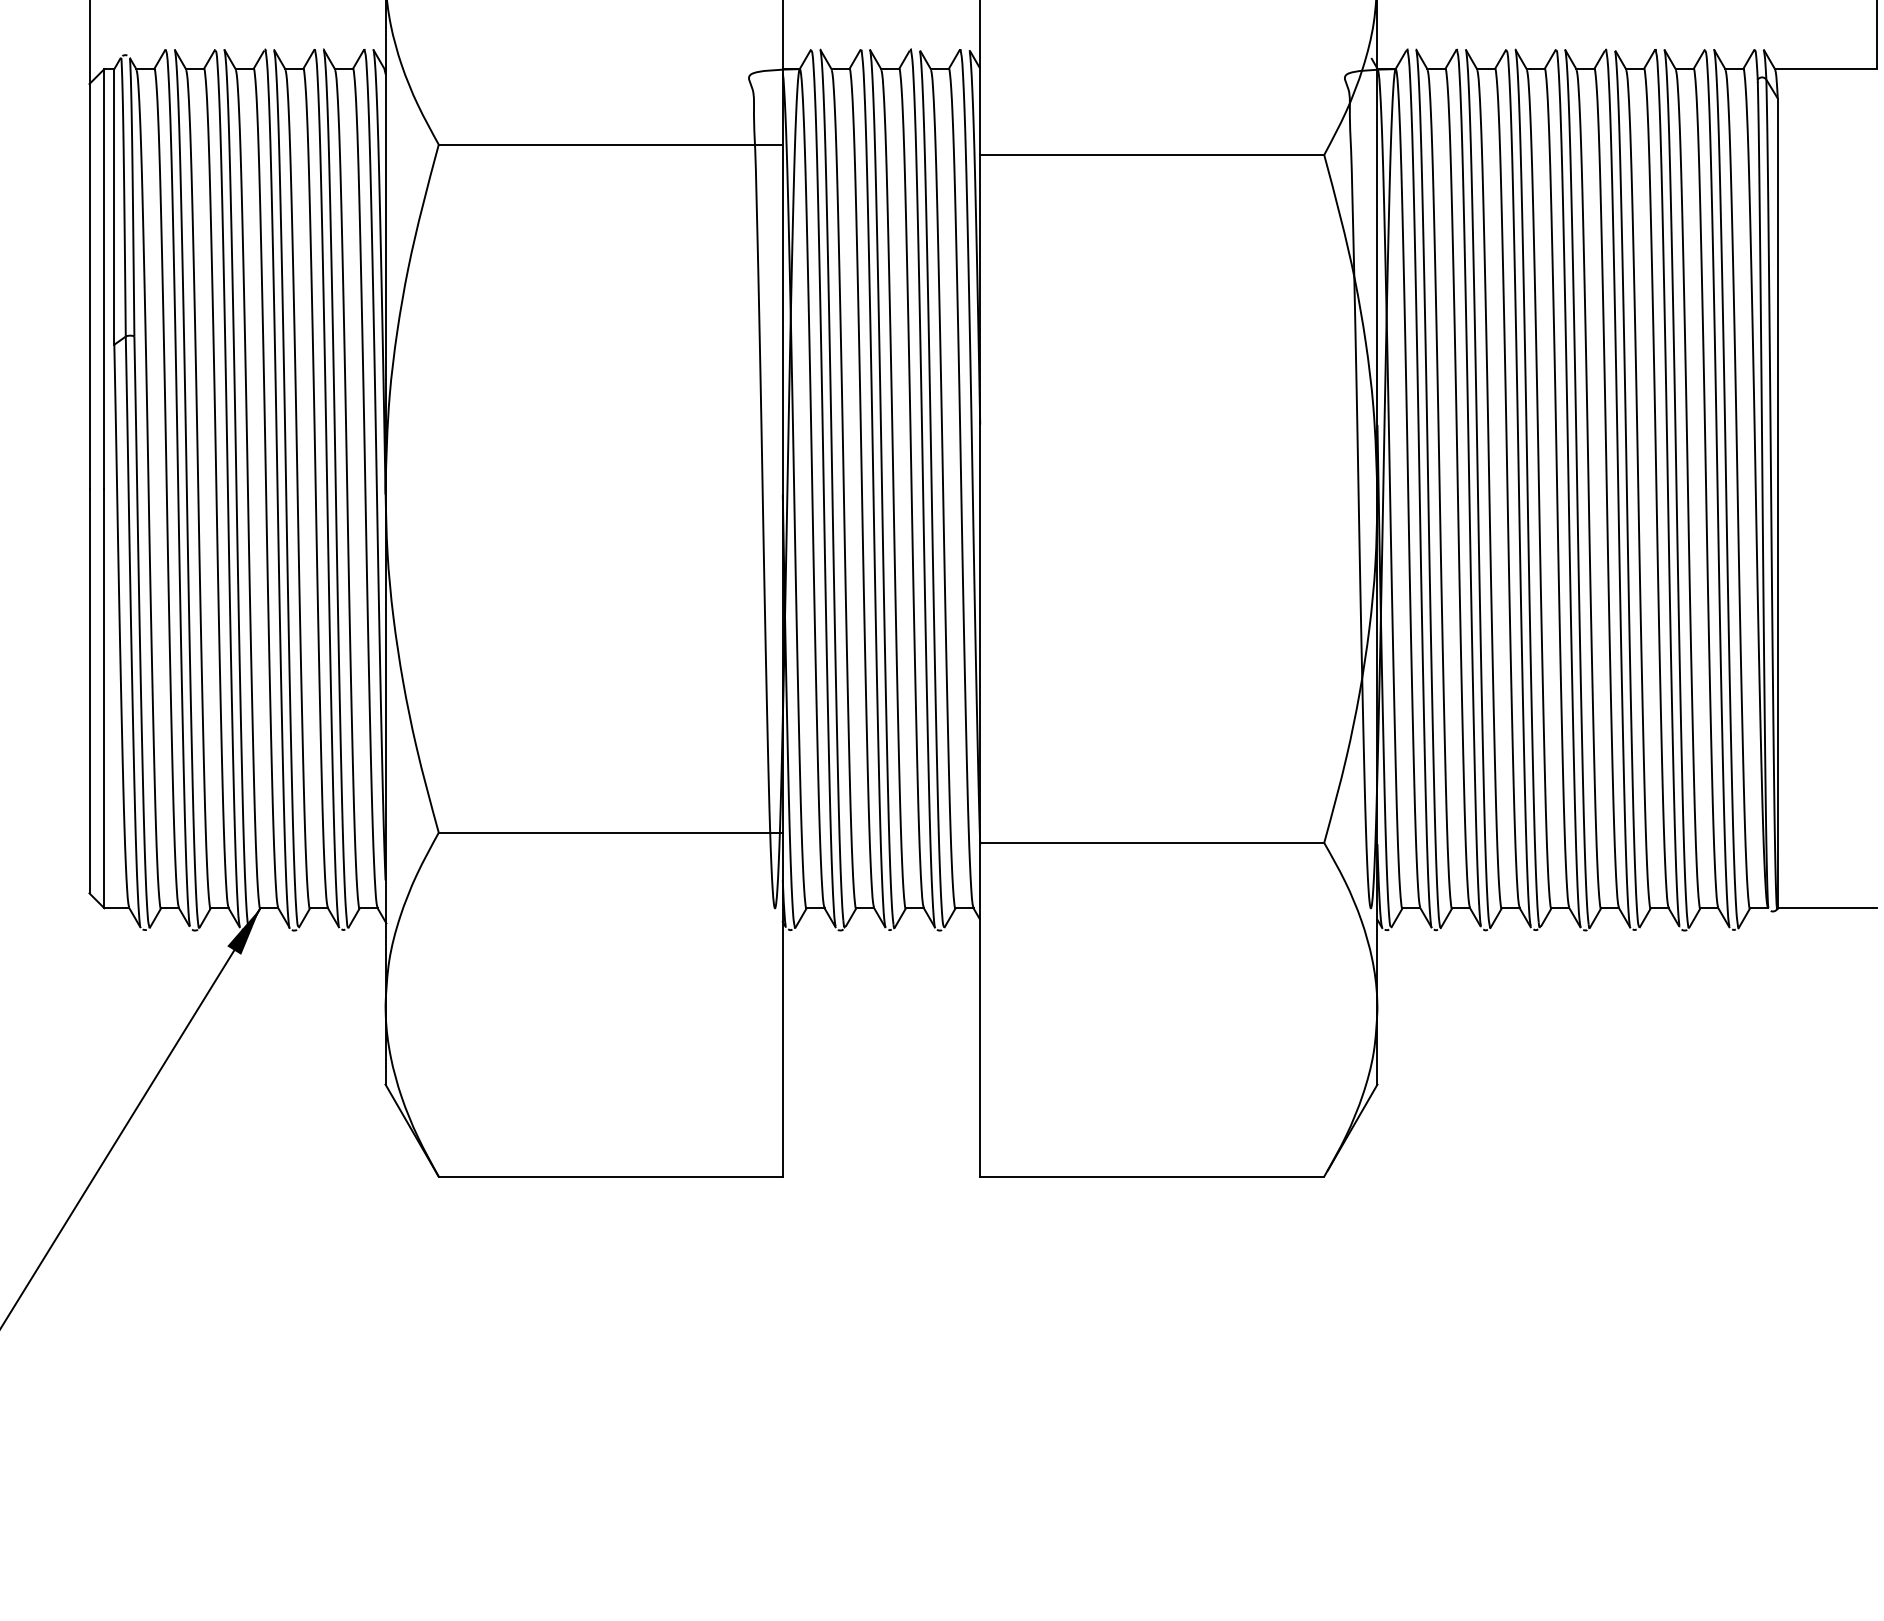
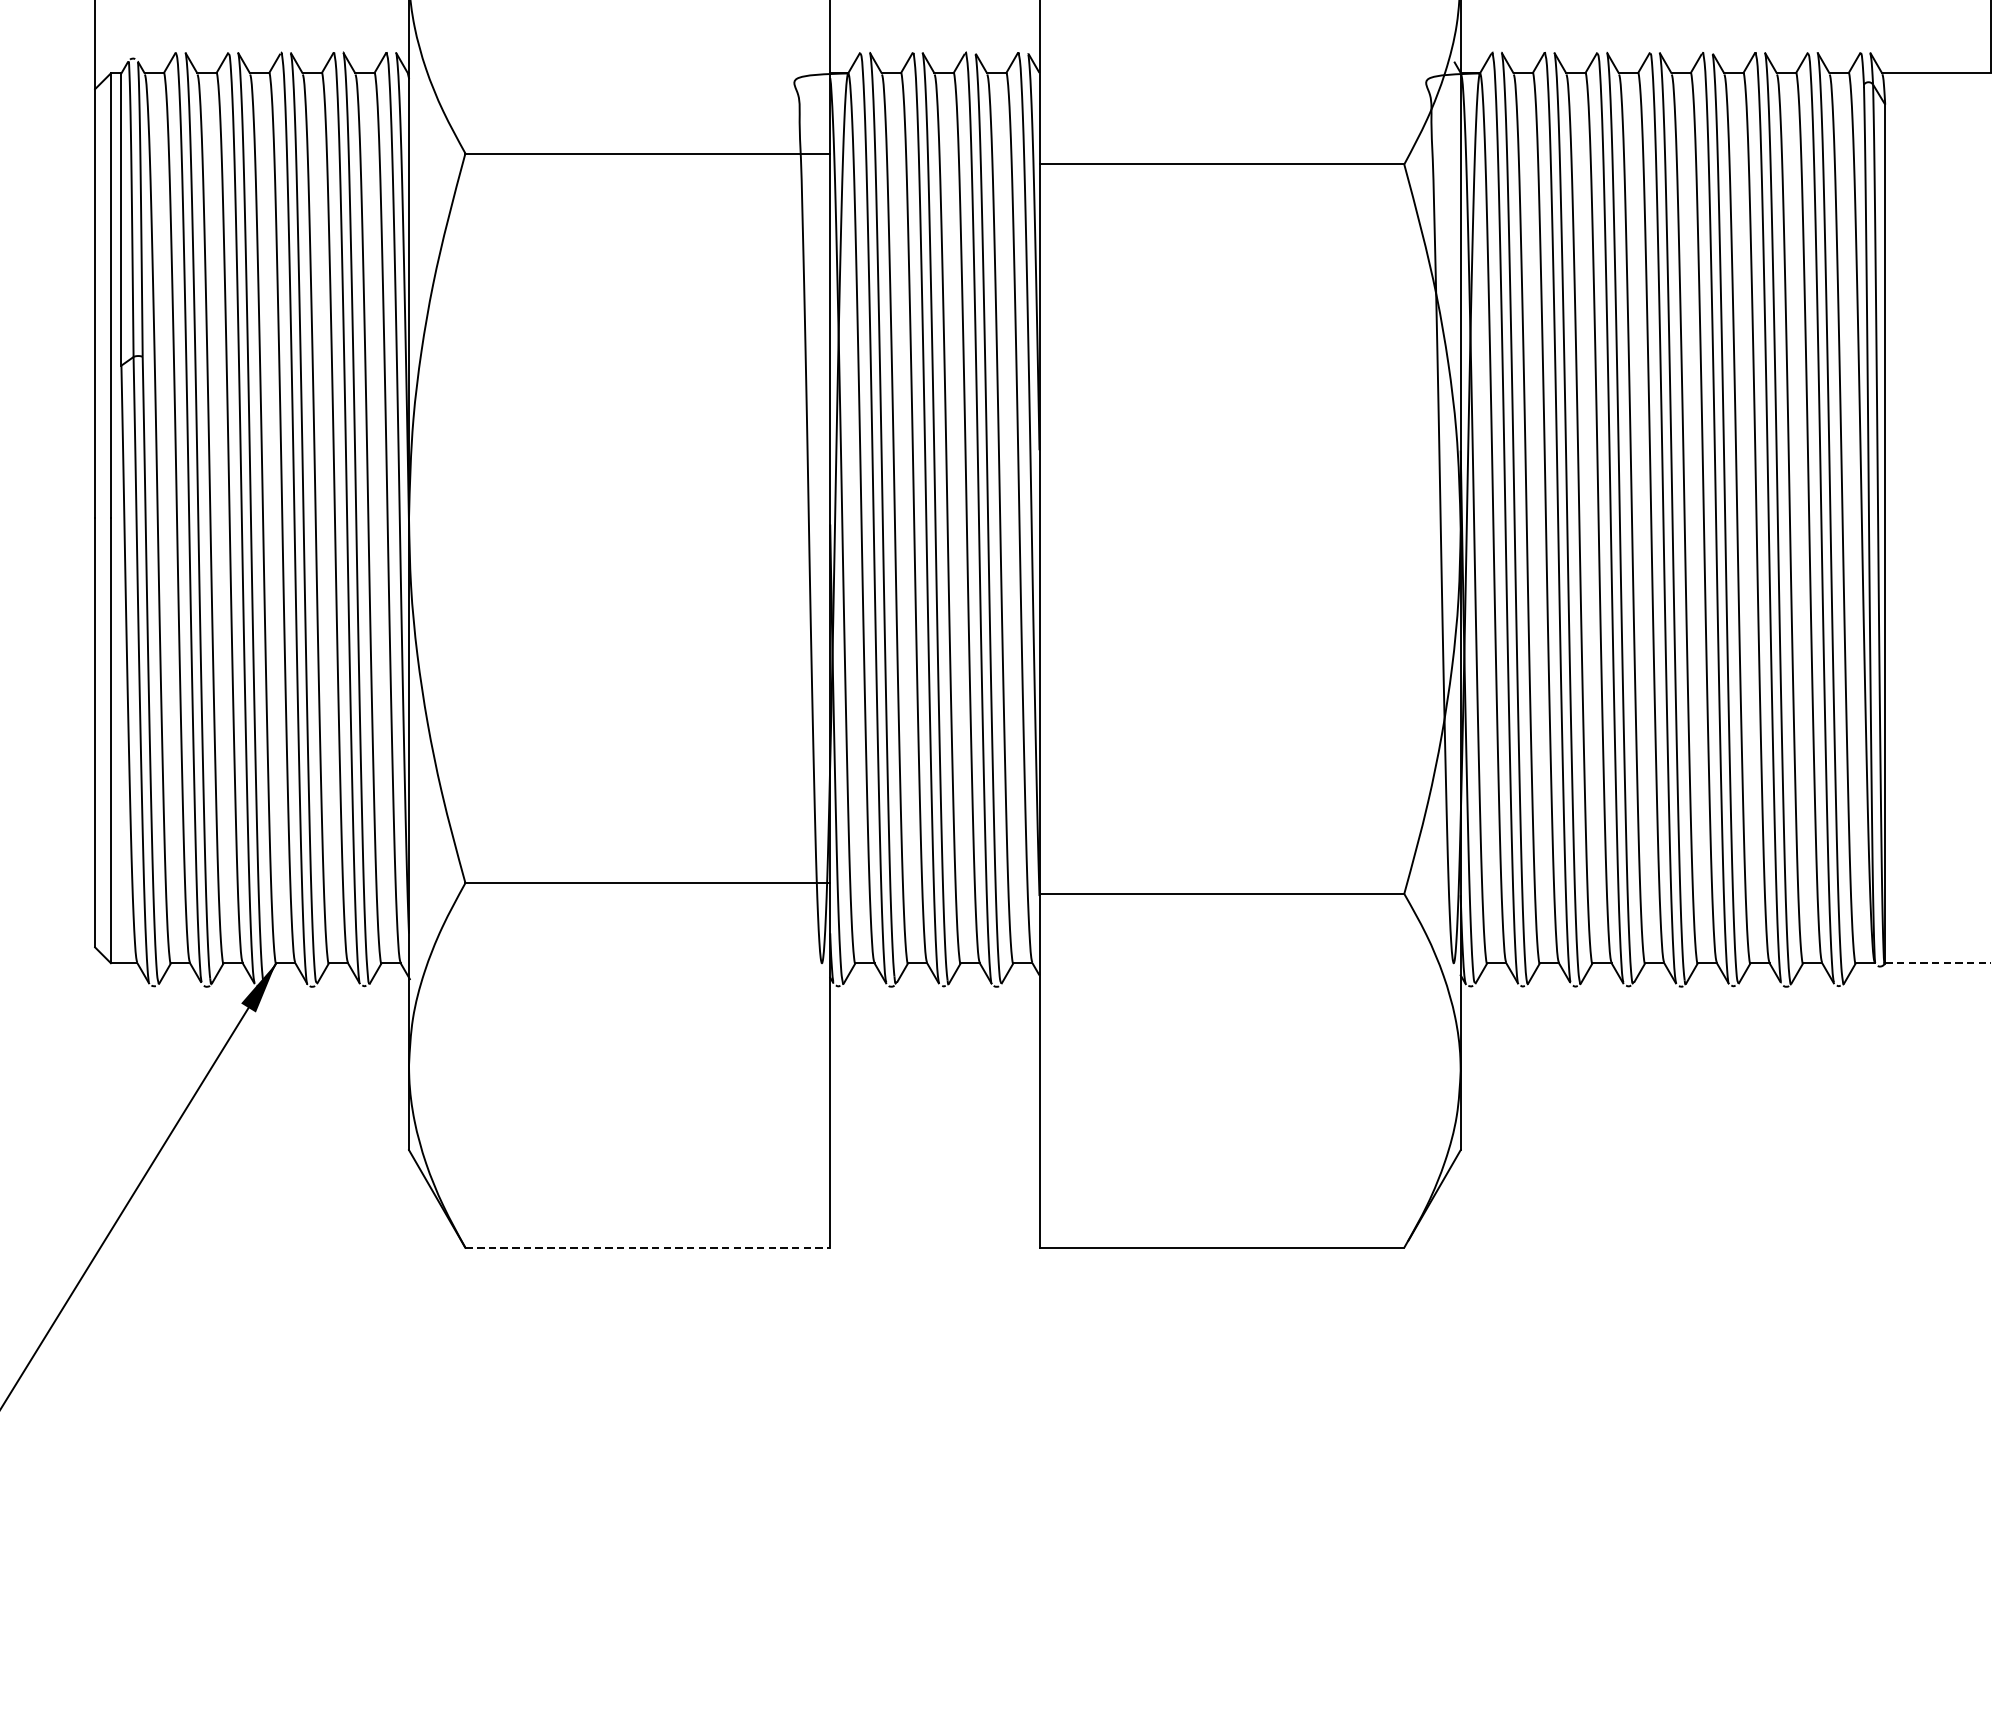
line: (1827, 908) -> (1937, 963), solid -> dashed
line: (611, 1176) -> (648, 1247), solid -> dashed

